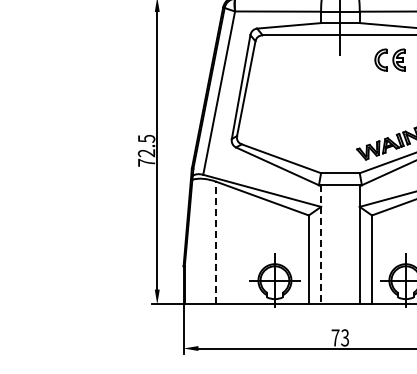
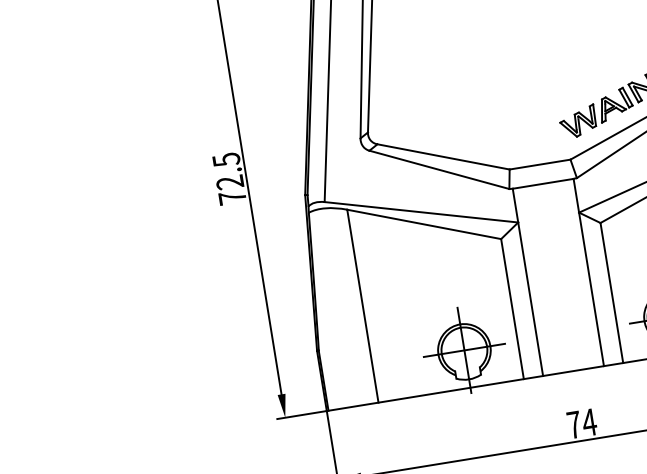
line: (216, 242) -> (362, 305), dashed -> solid
line: (321, 244) -> (528, 281), dashed -> solid
text: (344, 337) -> (588, 422), 73 -> 74

